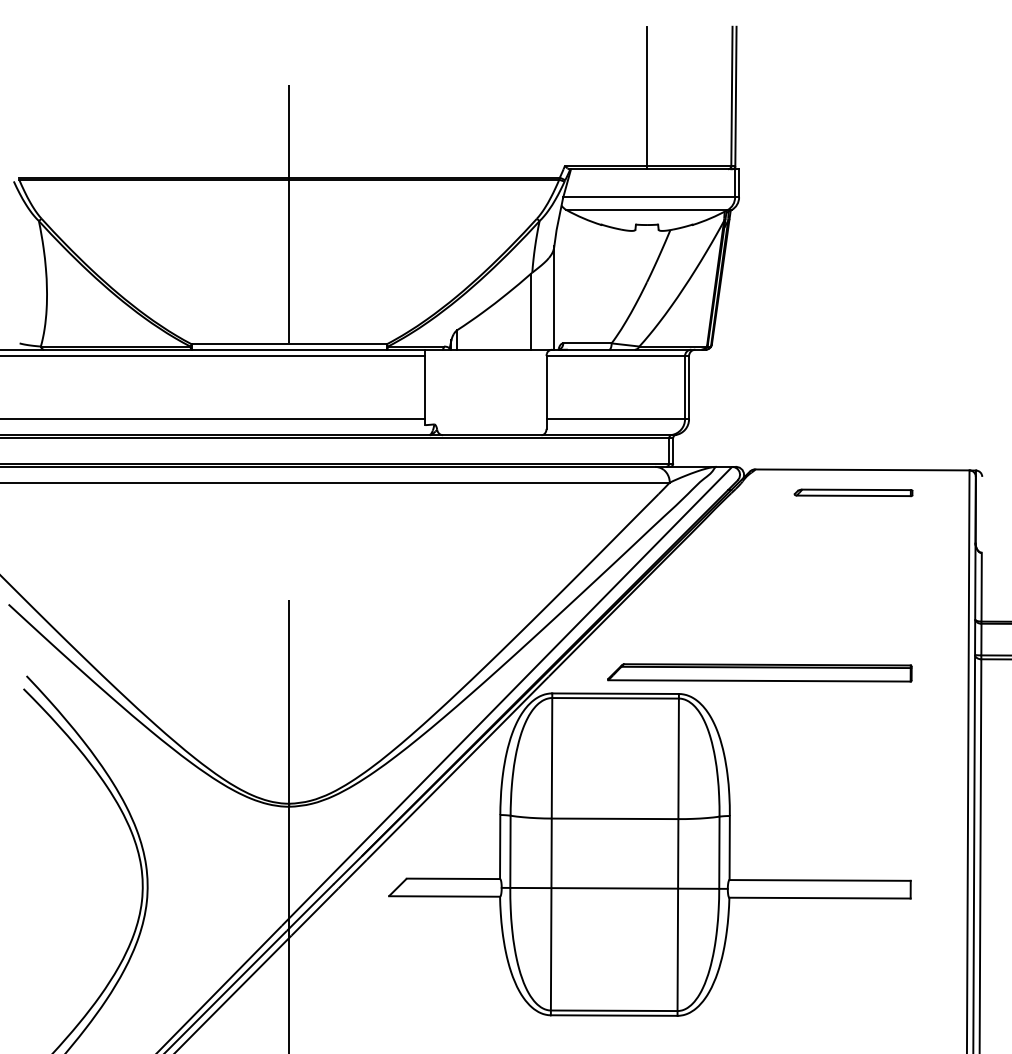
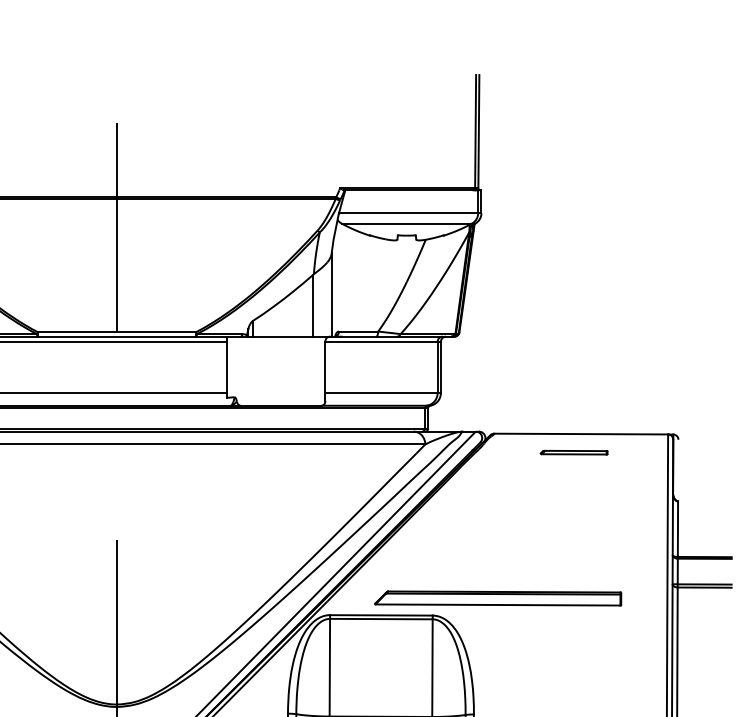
line: (647, 97) -> (407, 132), removed
part: (853, 492) -> (574, 452), size x0.7

